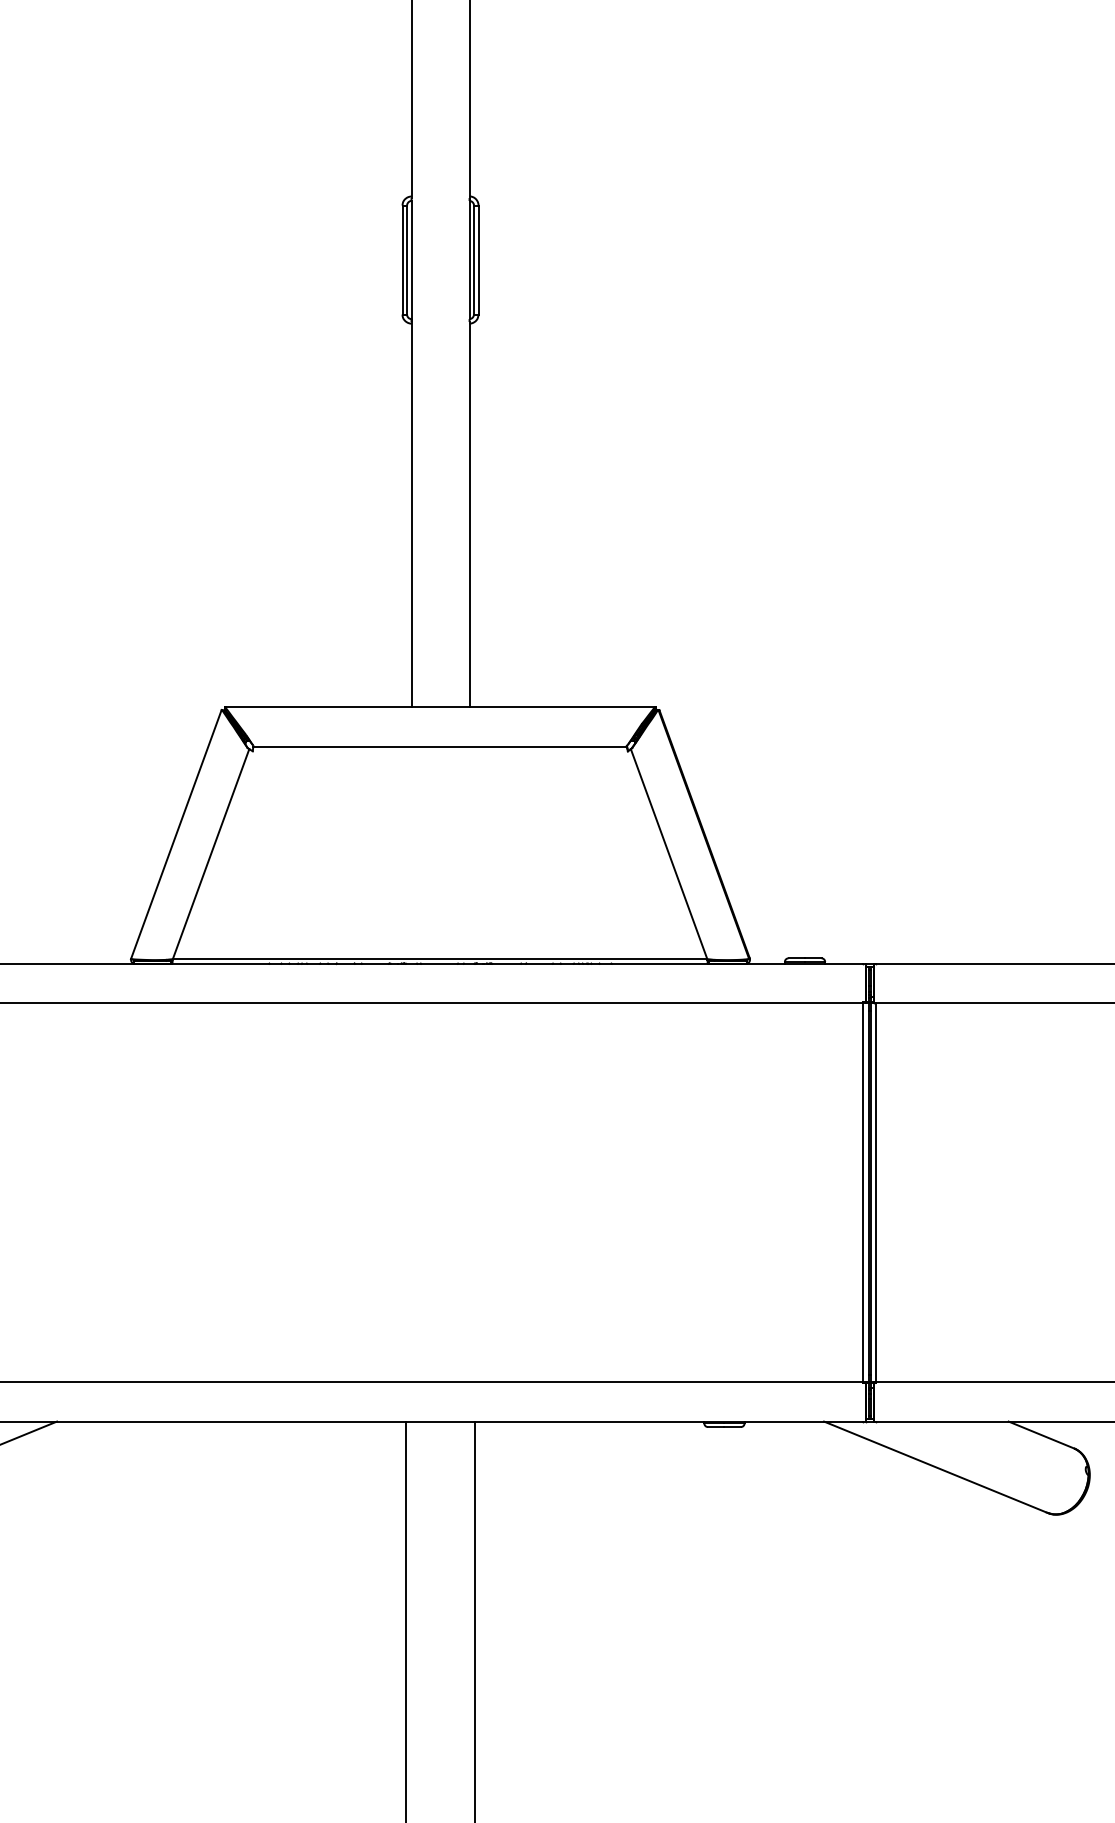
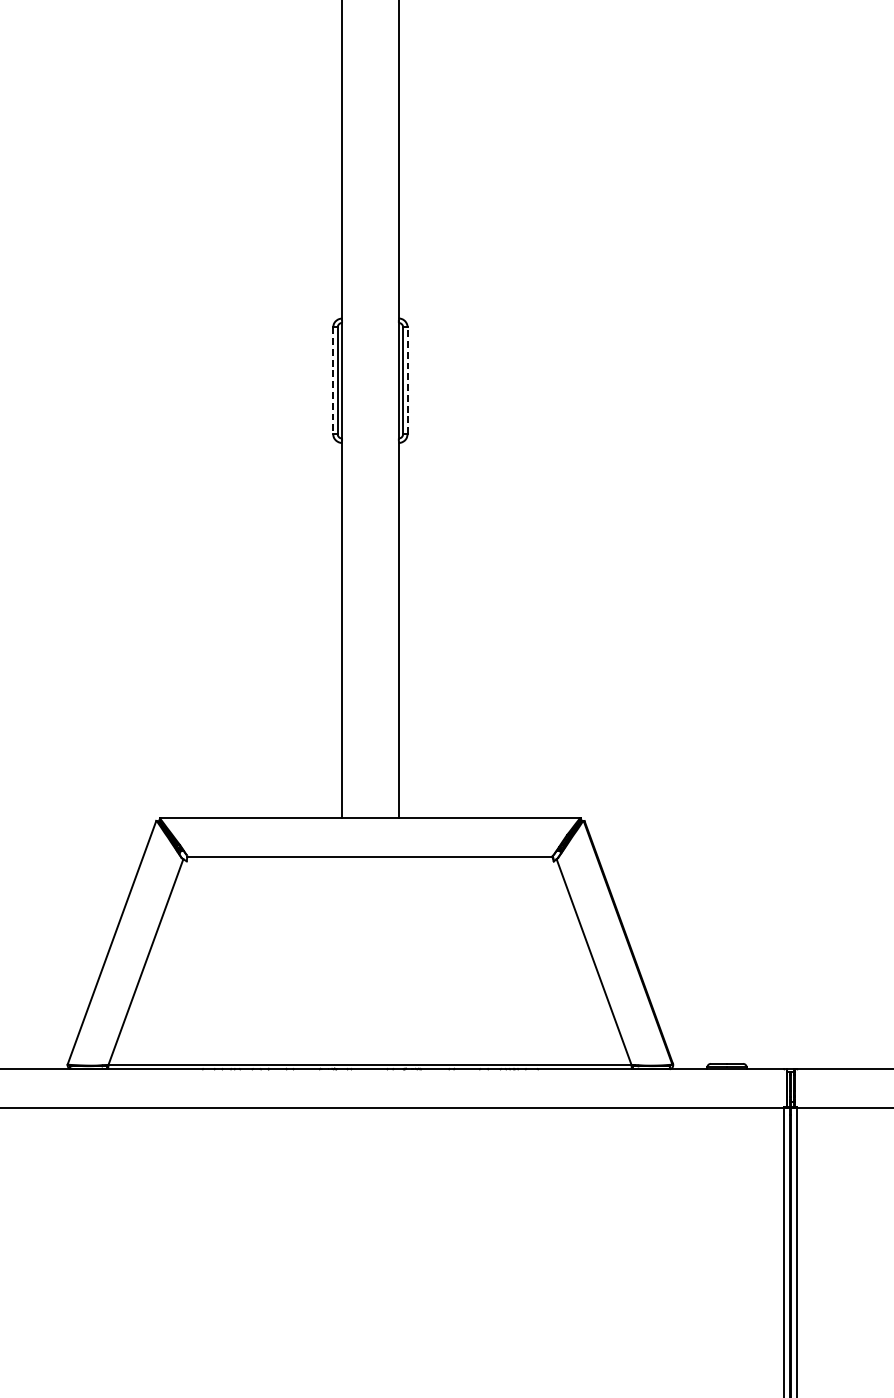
line: (478, 259) -> (407, 380), solid -> dashed
line: (402, 260) -> (333, 381), solid -> dashed

